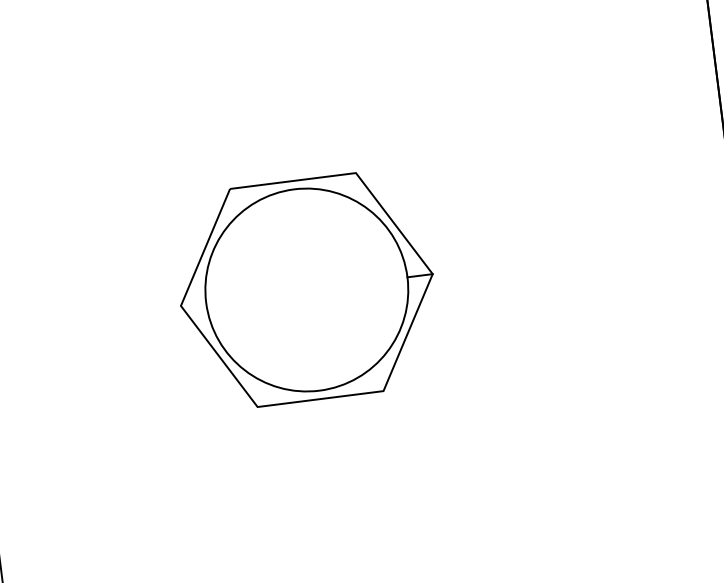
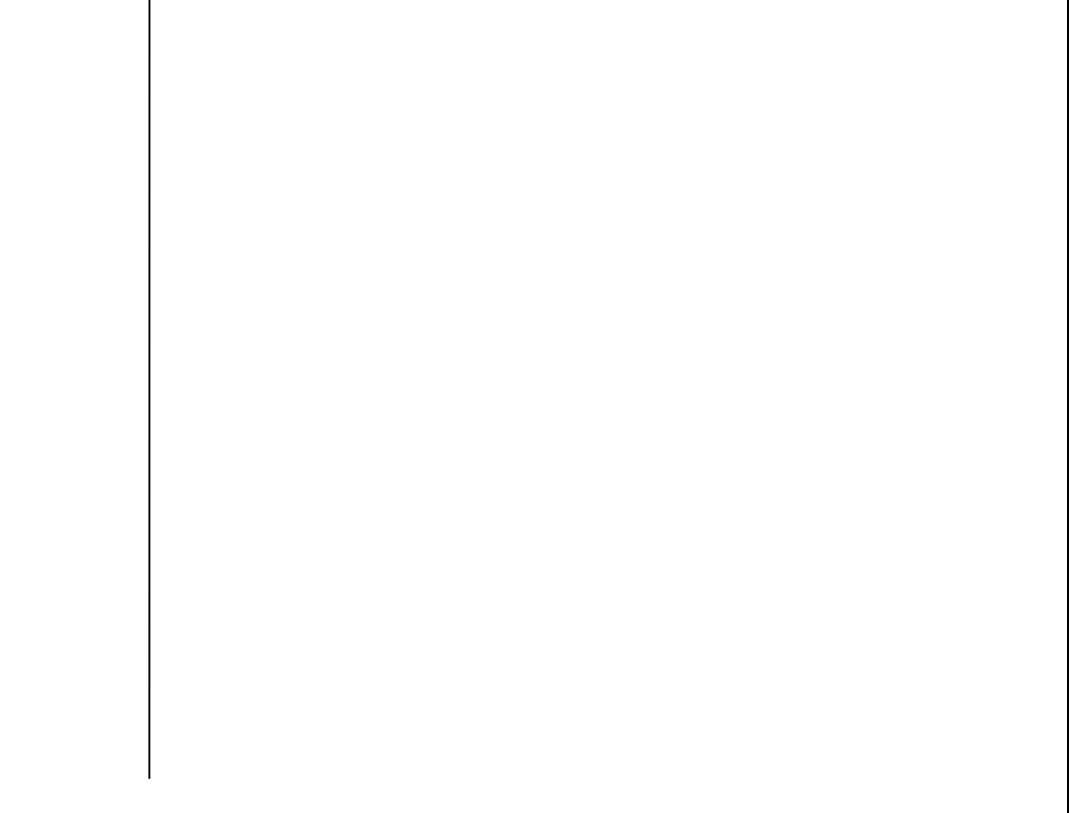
part: (306, 289) -> (551, 396), removed

